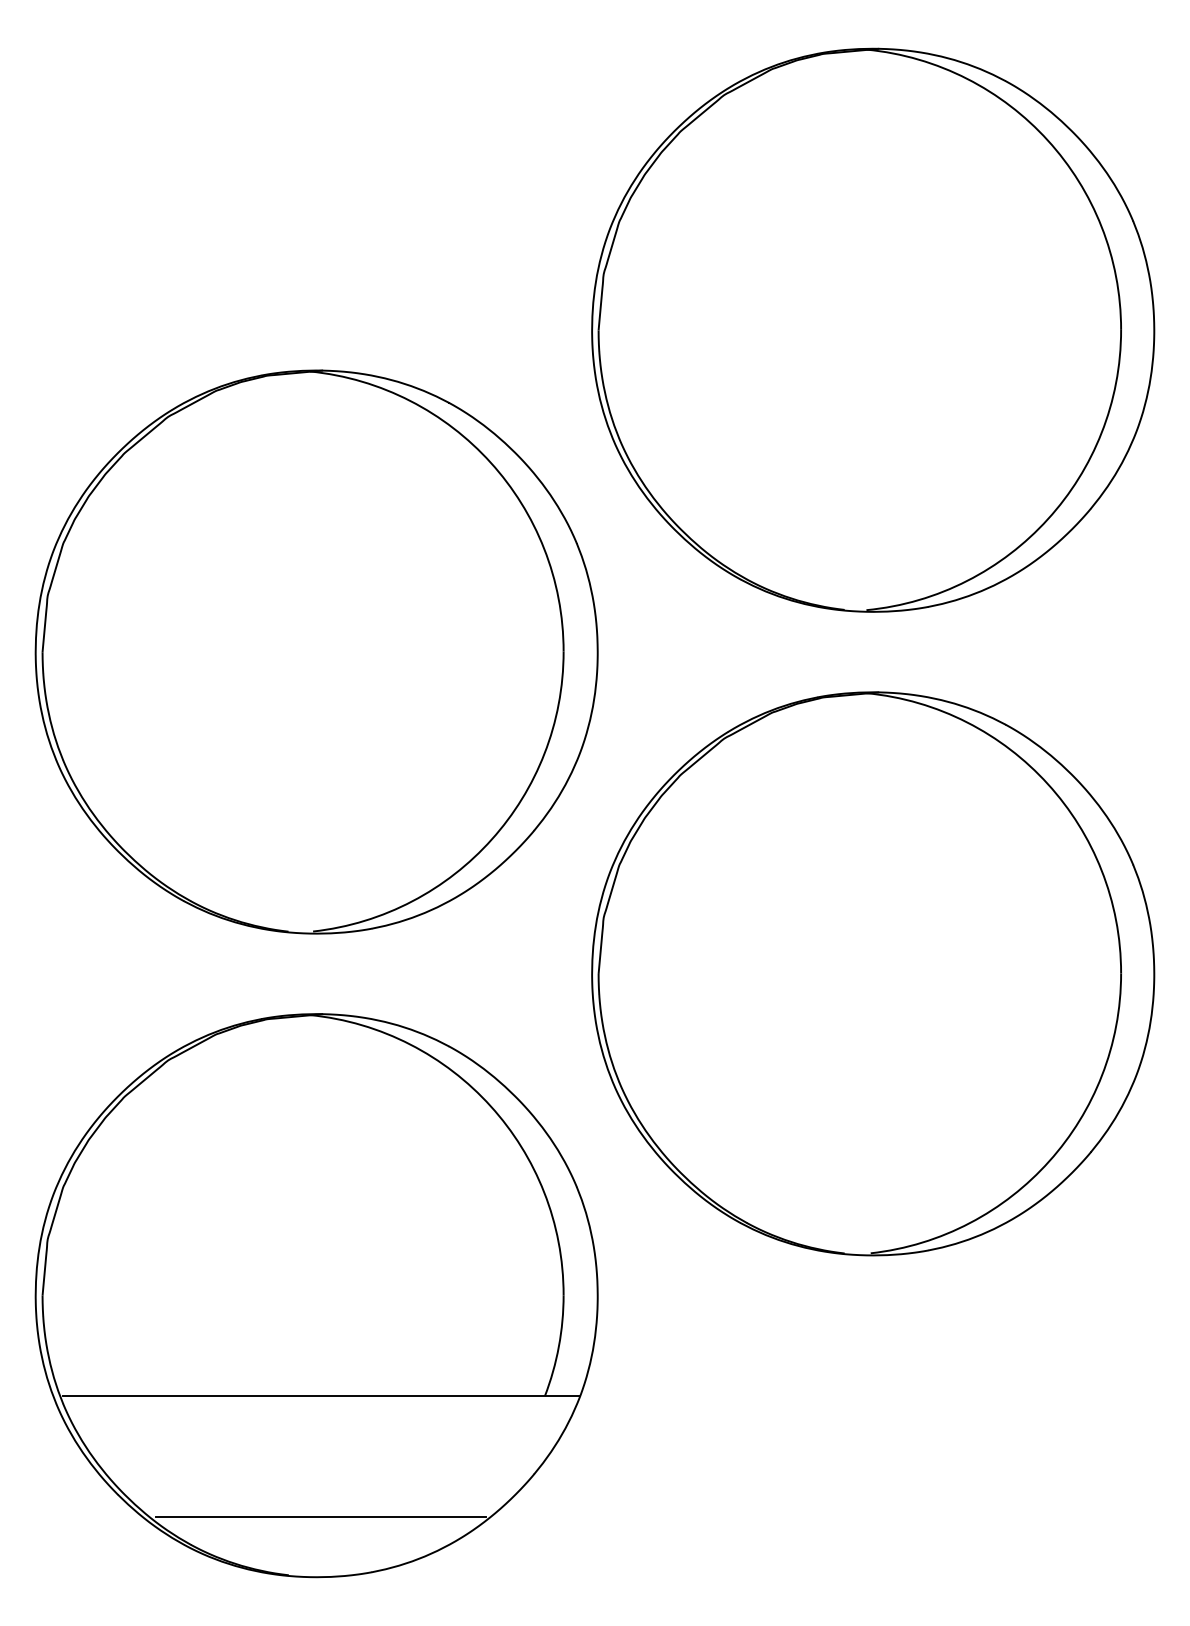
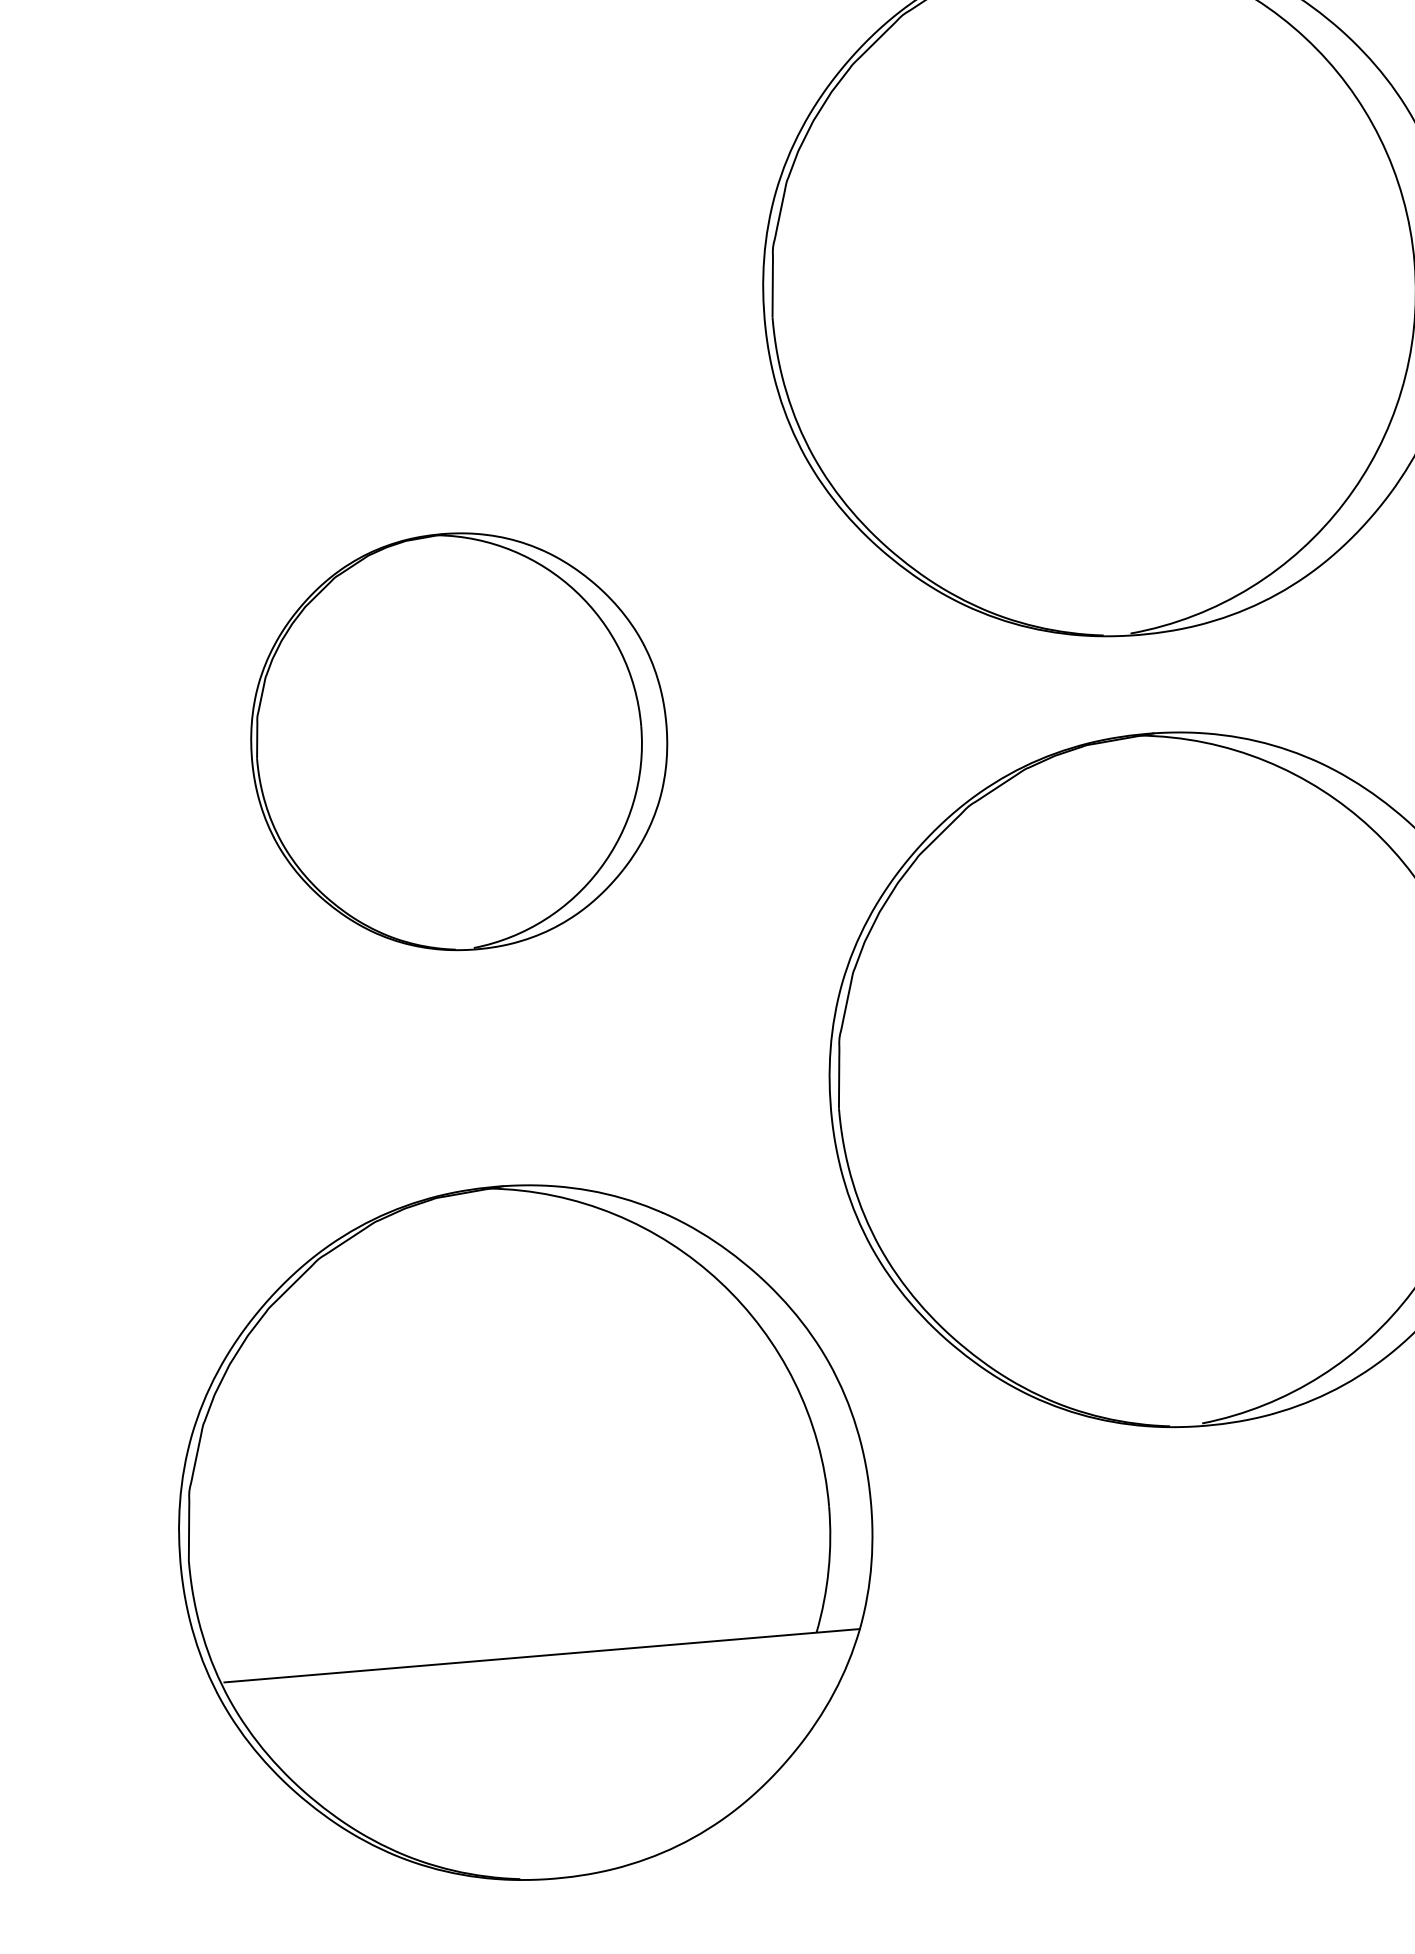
part: (316, 651) -> (458, 741), size x0.6
line: (320, 1516) -> (553, 1803), removed

